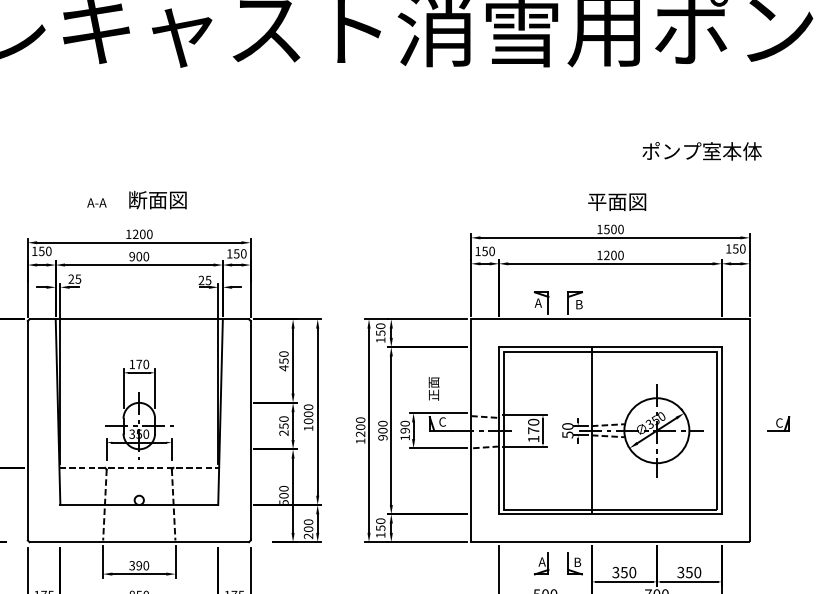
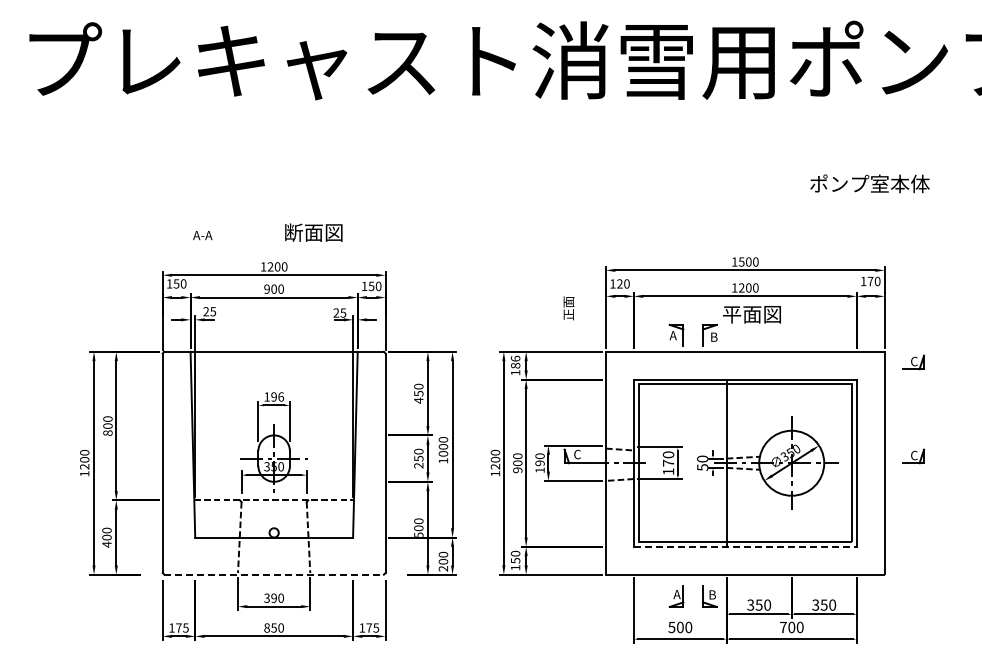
text: (701, 150) -> (869, 183), moved
text: (157, 199) -> (313, 232), moved
text: (616, 201) -> (751, 314), moved
text: (96, 202) -> (202, 235), moved
text: (735, 248) -> (870, 281), 150 -> 170
text: (484, 250) -> (619, 283), 150 -> 120
text: (380, 328) -> (515, 361), 150 -> 186
part: (778, 329) -> (913, 362), added
text: (142, 363) -> (277, 396), 170 -> 196
text: (433, 388) -> (568, 308), moved
line: (610, 513) -> (745, 546), solid -> dashed
line: (139, 541) -> (274, 574), solid -> dashed

